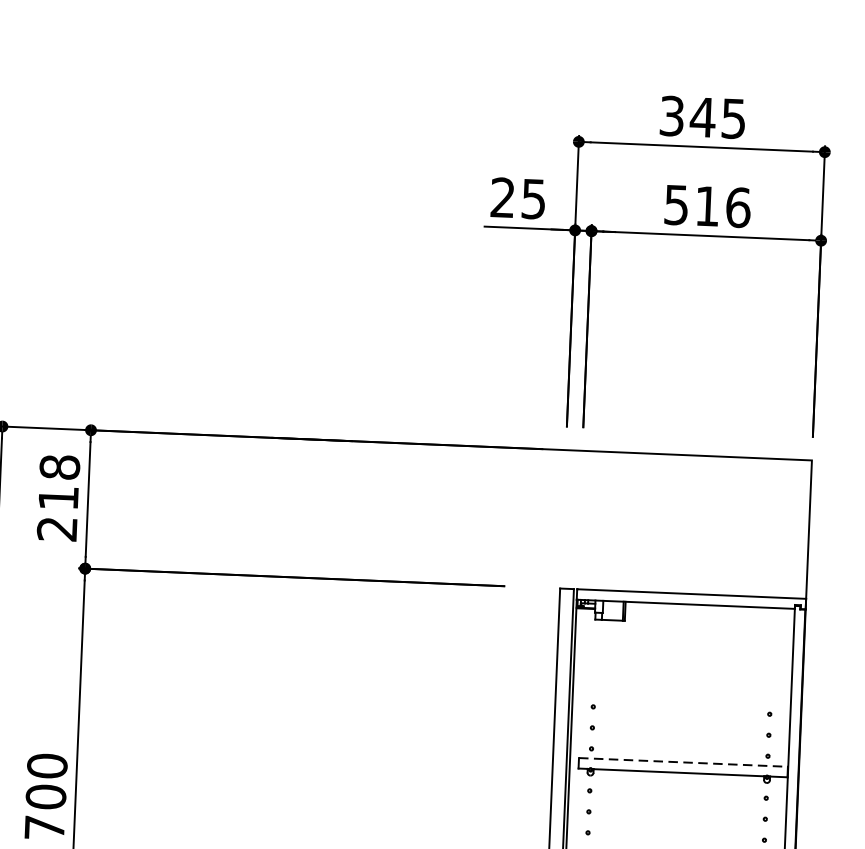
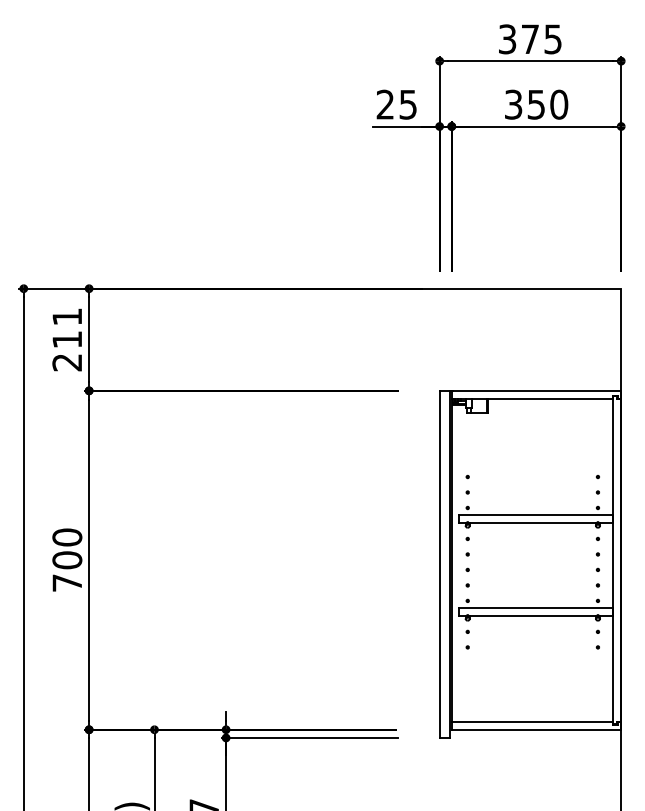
text: (701, 116) -> (529, 38), 345 -> 375
text: (707, 206) -> (536, 104), 516 -> 350
text: (60, 466) -> (67, 316), 218 -> 211
line: (684, 762) -> (536, 515), dashed -> solid

